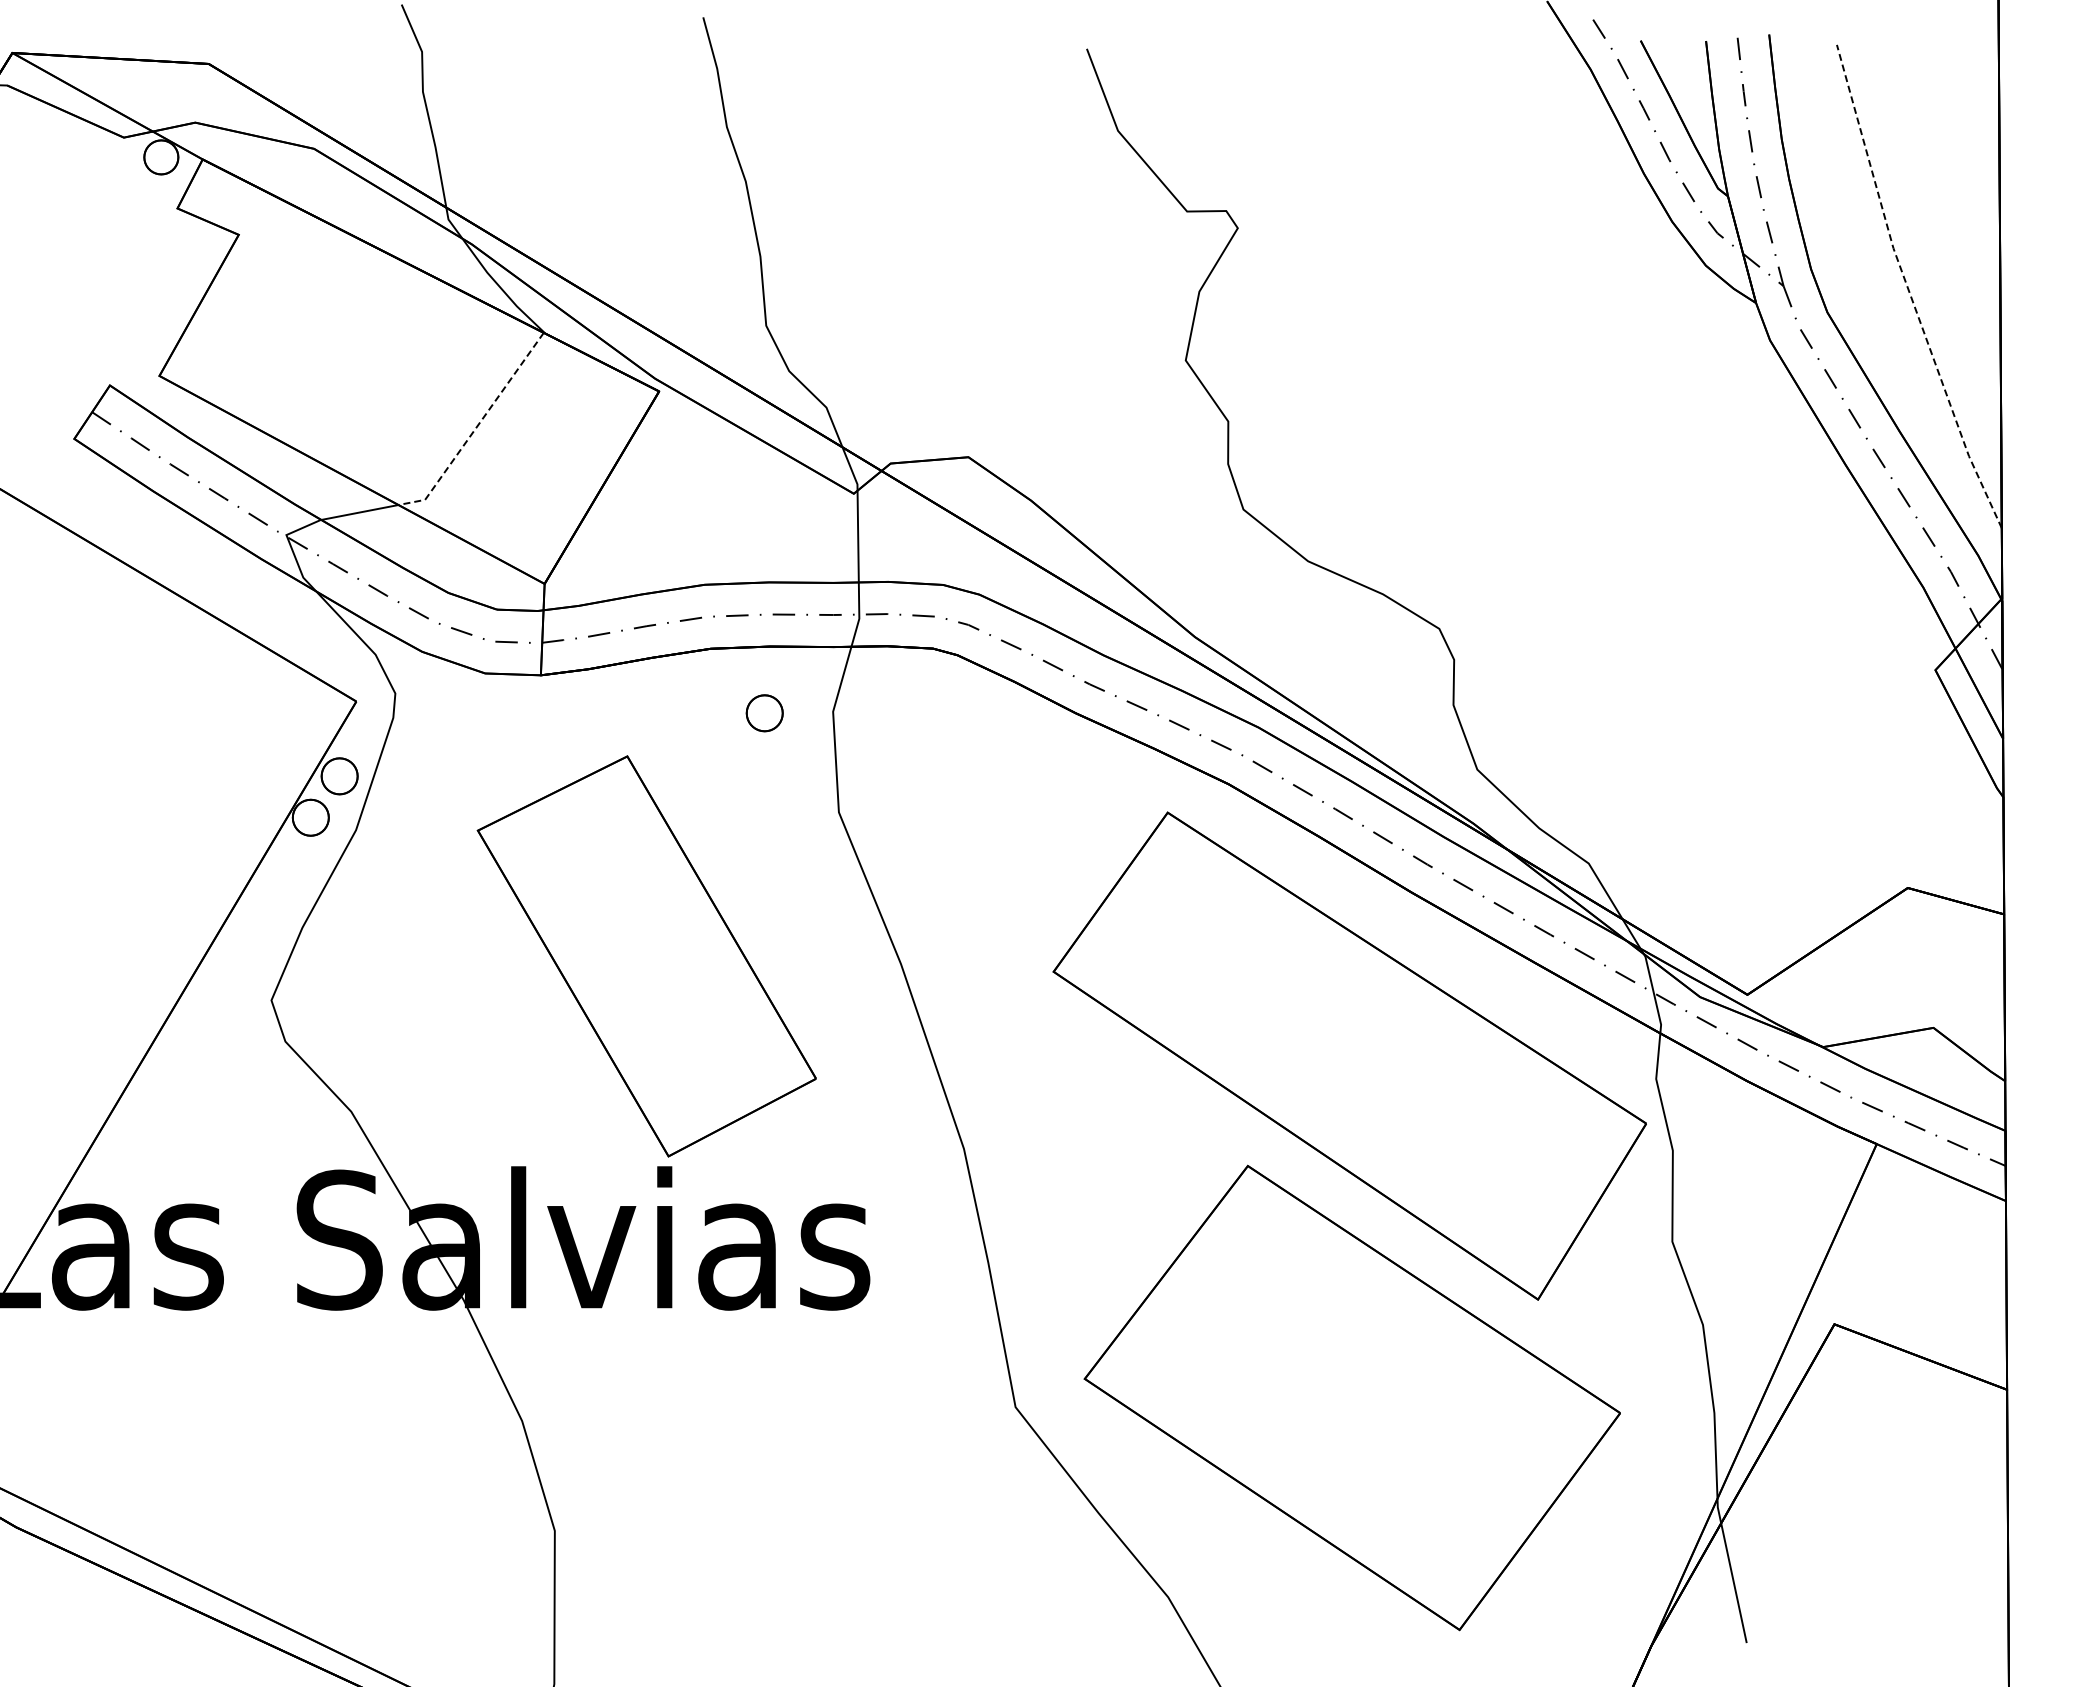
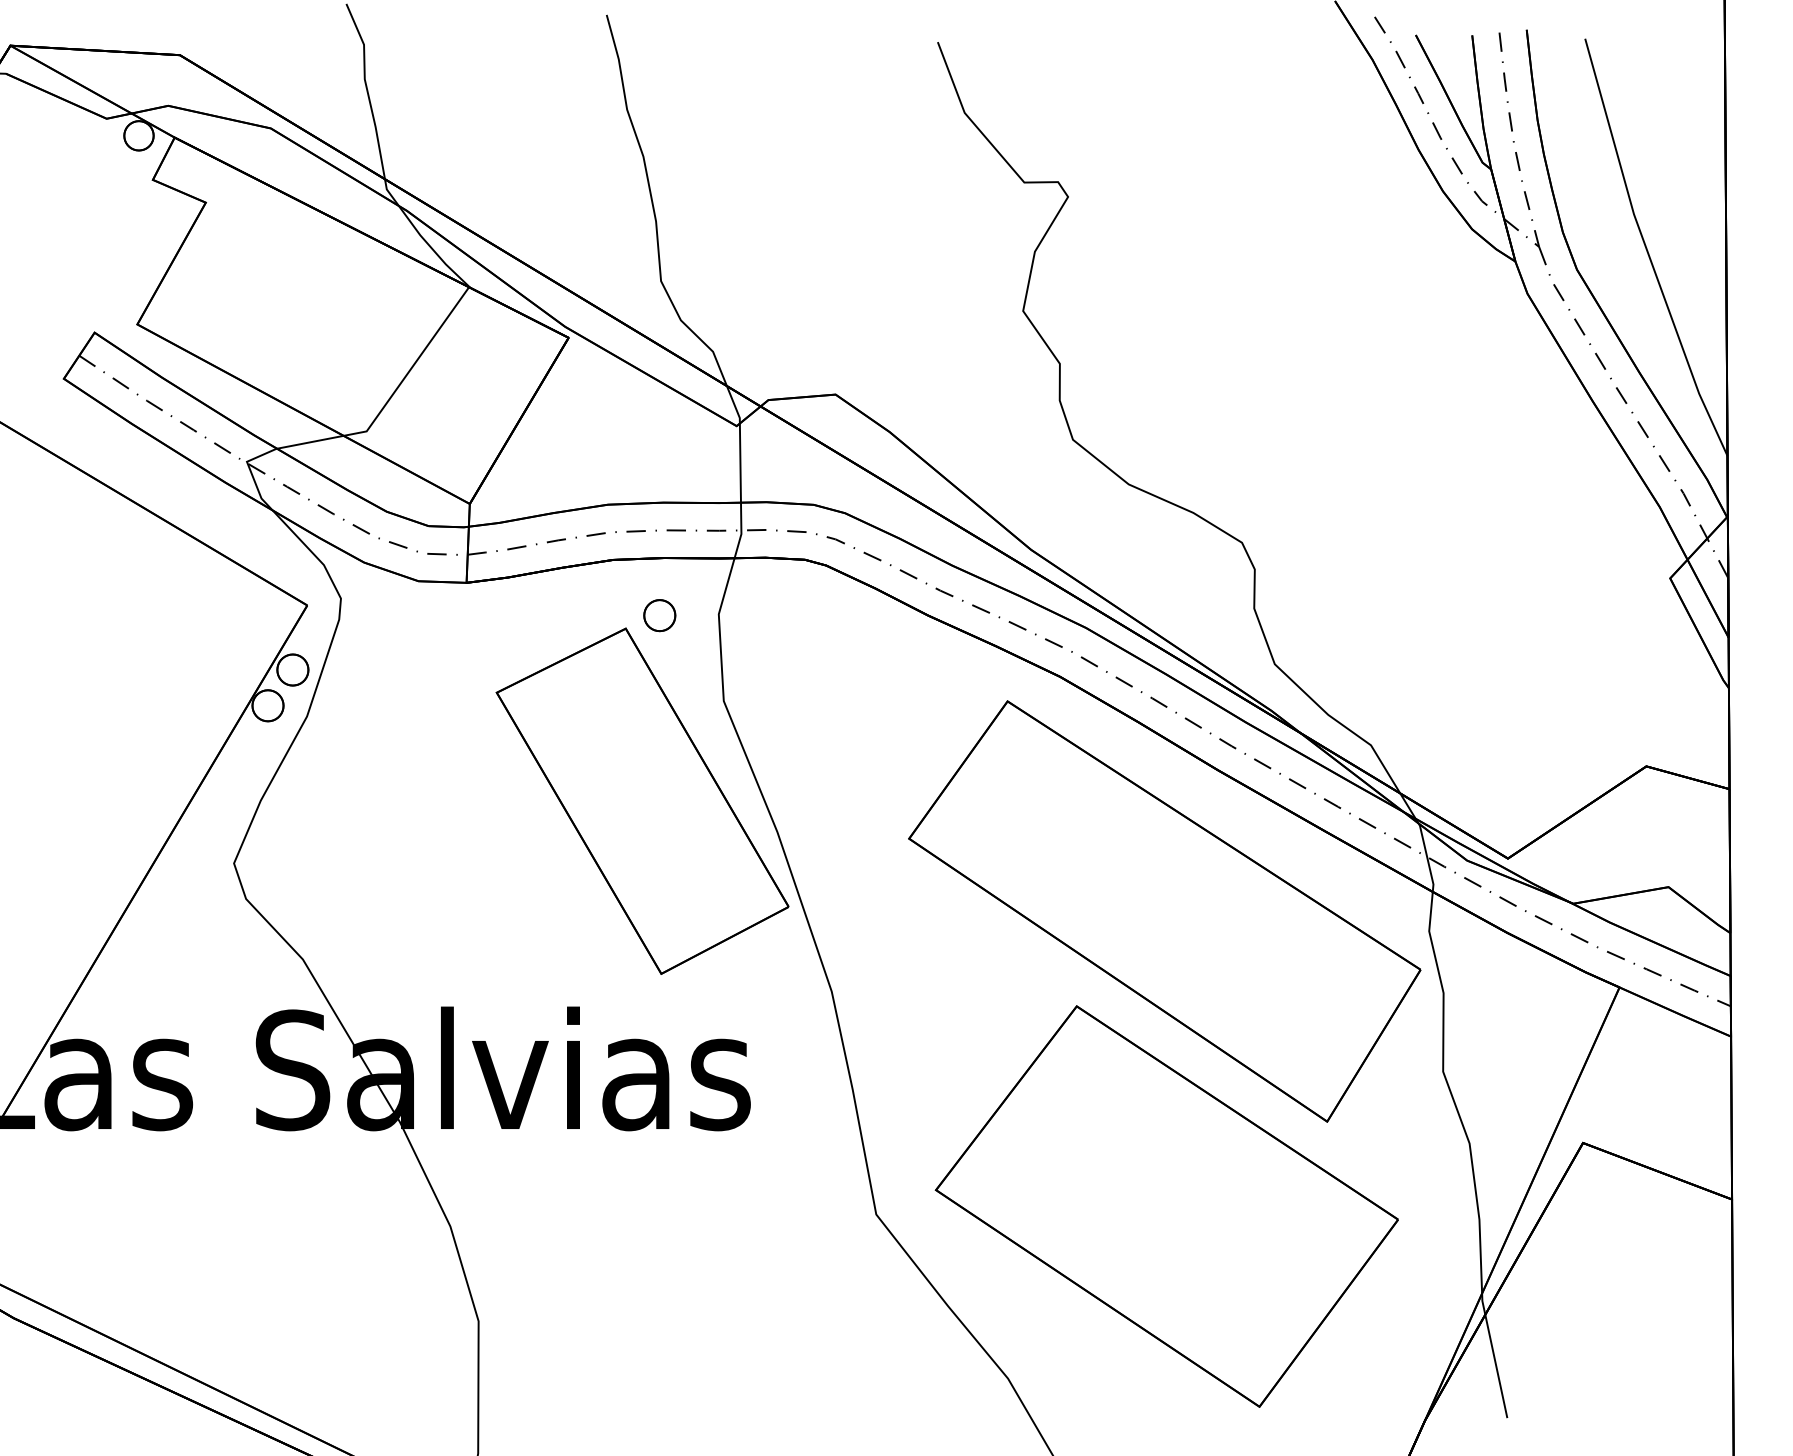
line: (1908, 290) -> (1646, 250), dashed -> solid
line: (476, 428) -> (411, 369), dashed -> solid
part: (646, 956) -> (642, 801), moved

